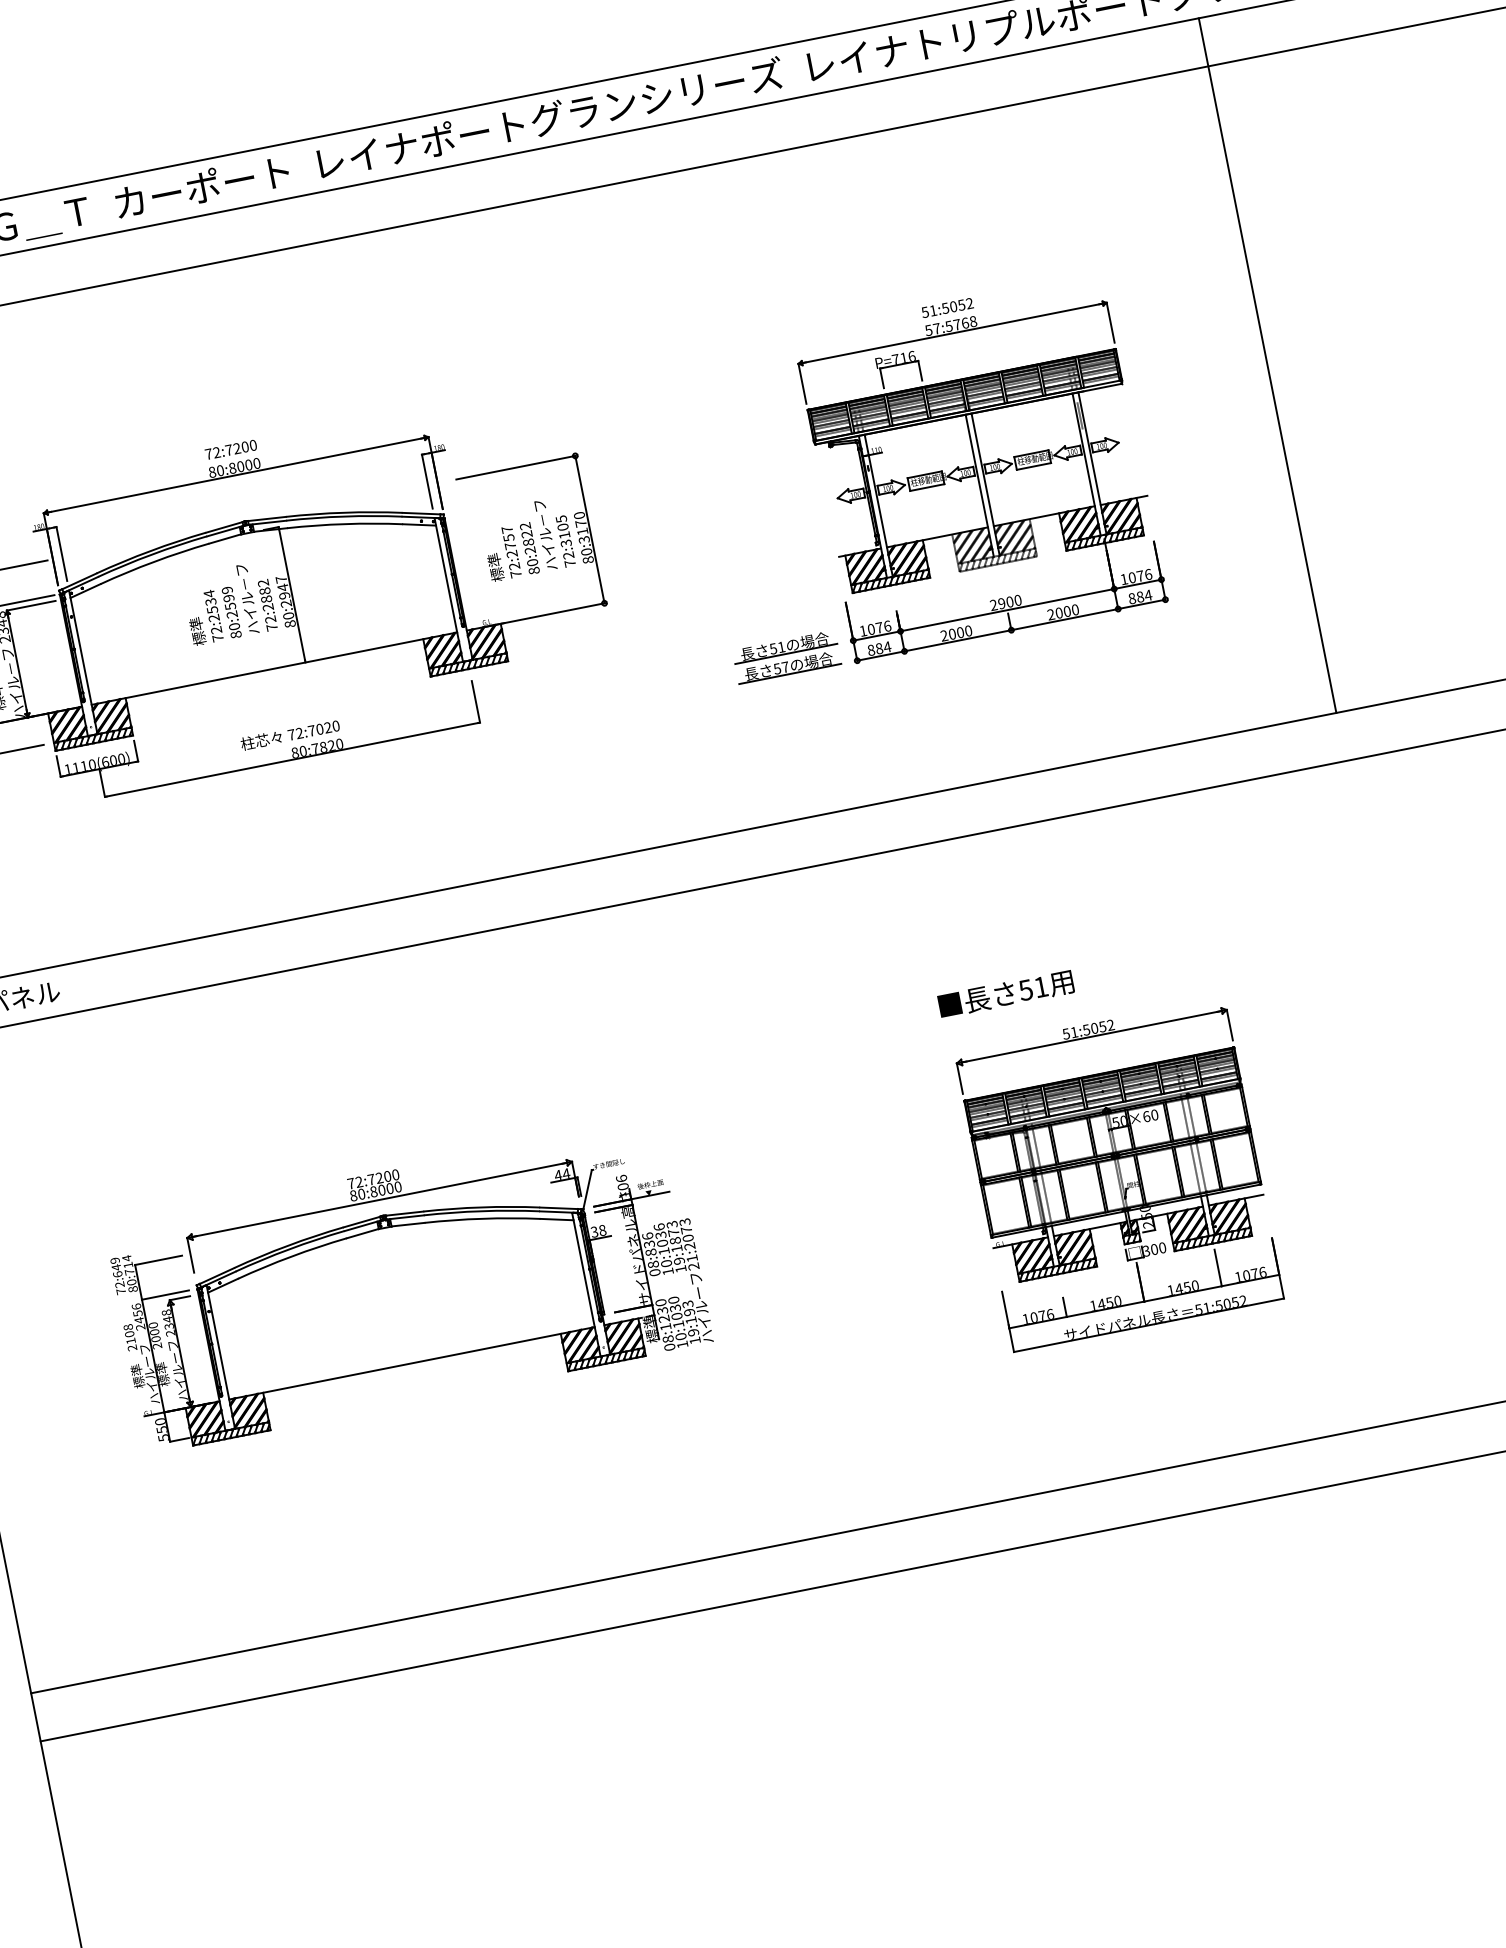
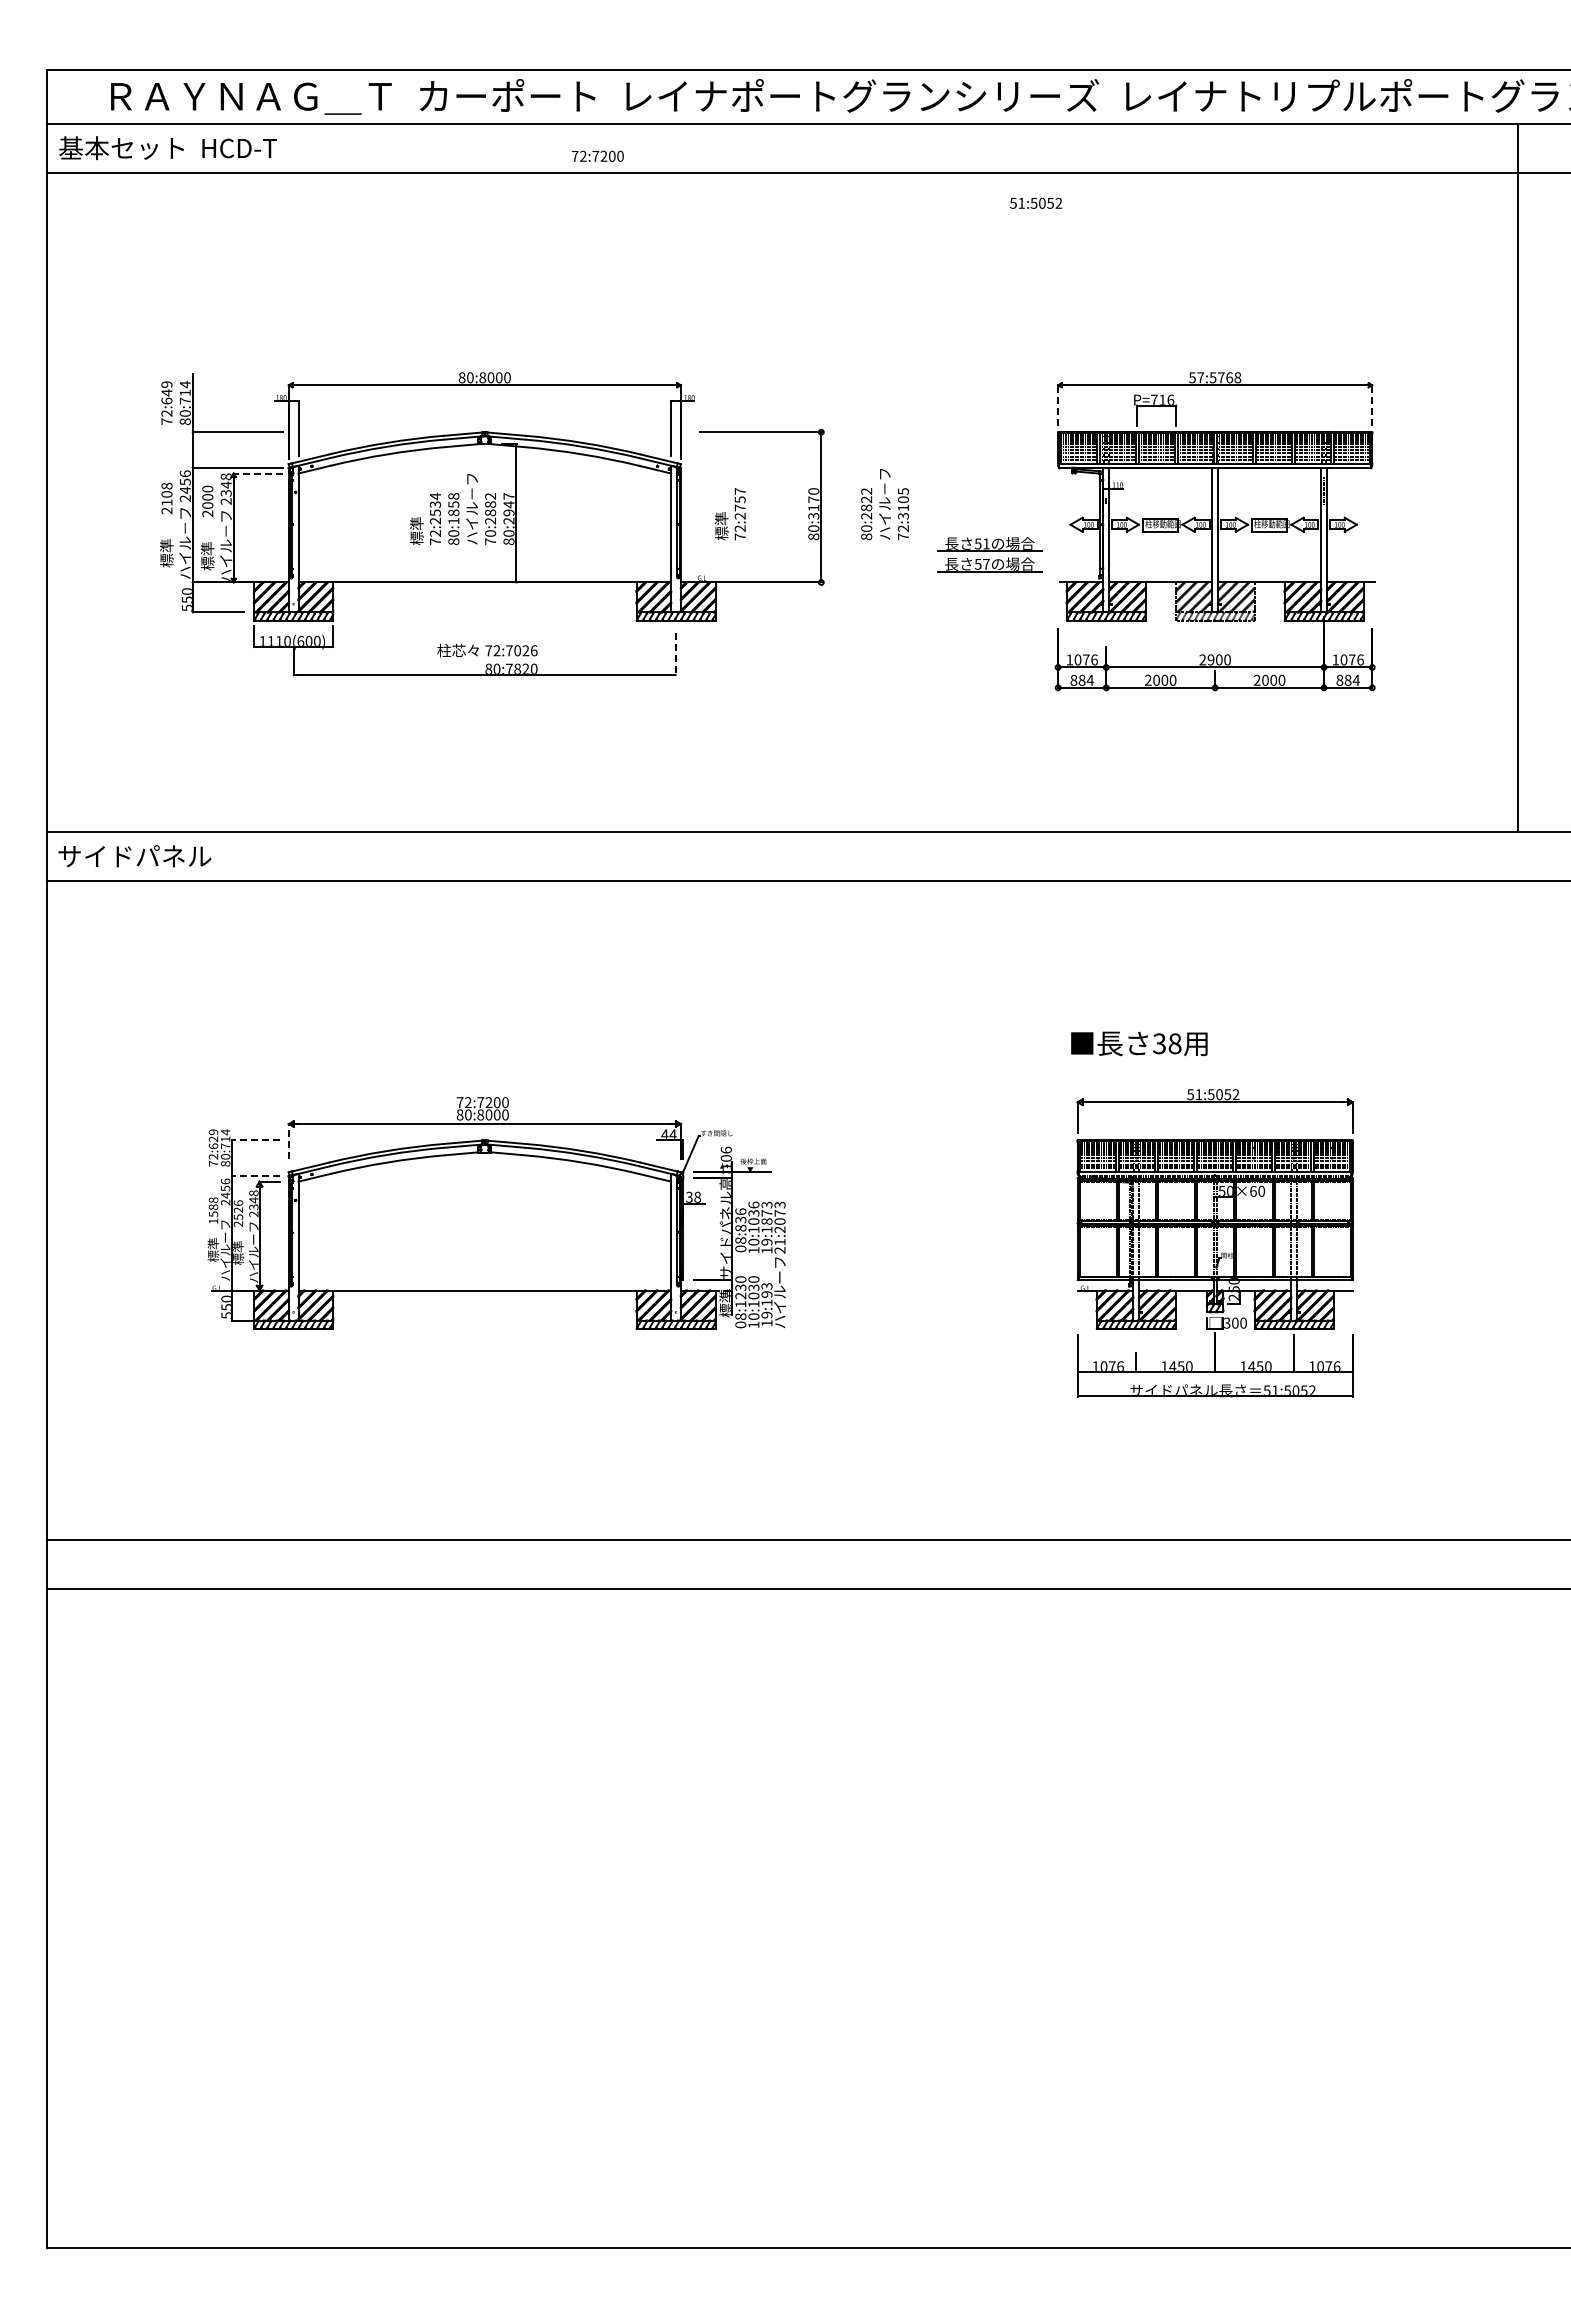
text: (947, 307) -> (1036, 202), moved
line: (1110, 322) -> (1372, 405), solid -> dashed
line: (802, 383) -> (1058, 405), solid -> dashed
text: (230, 449) -> (597, 155), moved
text: (545, 535) -> (884, 504), moved
text: (229, 602) -> (453, 508), 80:2599 -> 80:1858
line: (31, 605) -> (258, 473), solid -> dashed
text: (270, 619) -> (490, 533), 72:2882 -> 70:2882
part: (786, 657) -> (989, 554), moved
line: (476, 702) -> (676, 654), solid -> dashed
text: (335, 725) -> (533, 650), 72:7020 -> 72:7026
text: (1033, 988) -> (1167, 1043), 51 -> 38
line: (190, 1255) -> (288, 1141), solid -> dashed
line: (158, 1260) -> (256, 1140), solid -> dashed
text: (116, 1267) -> (213, 1139), 72:649 -> 72:629
line: (165, 1294) -> (256, 1175), solid -> dashed
text: (154, 1331) -> (238, 1209), 2000 -> 2526
text: (131, 1341) -> (213, 1214), 2108 -> 1588

